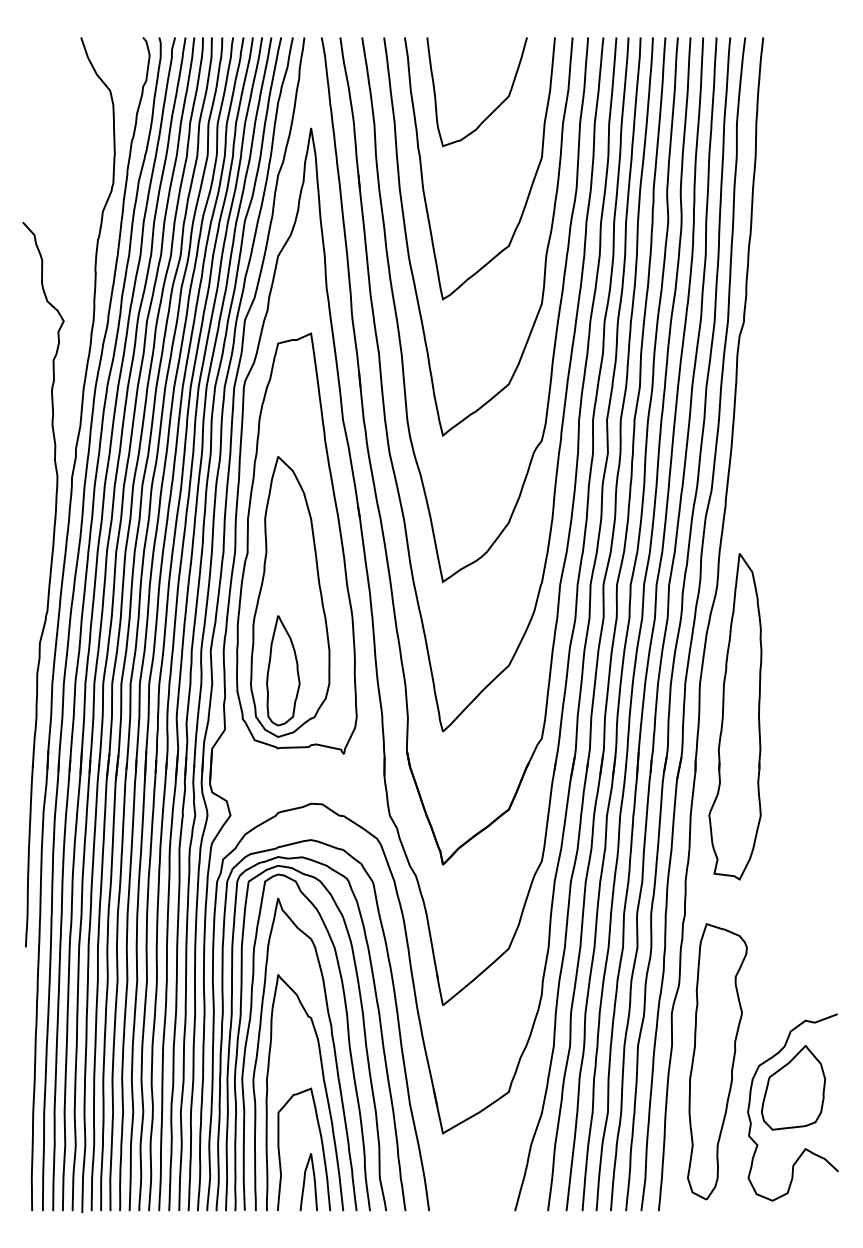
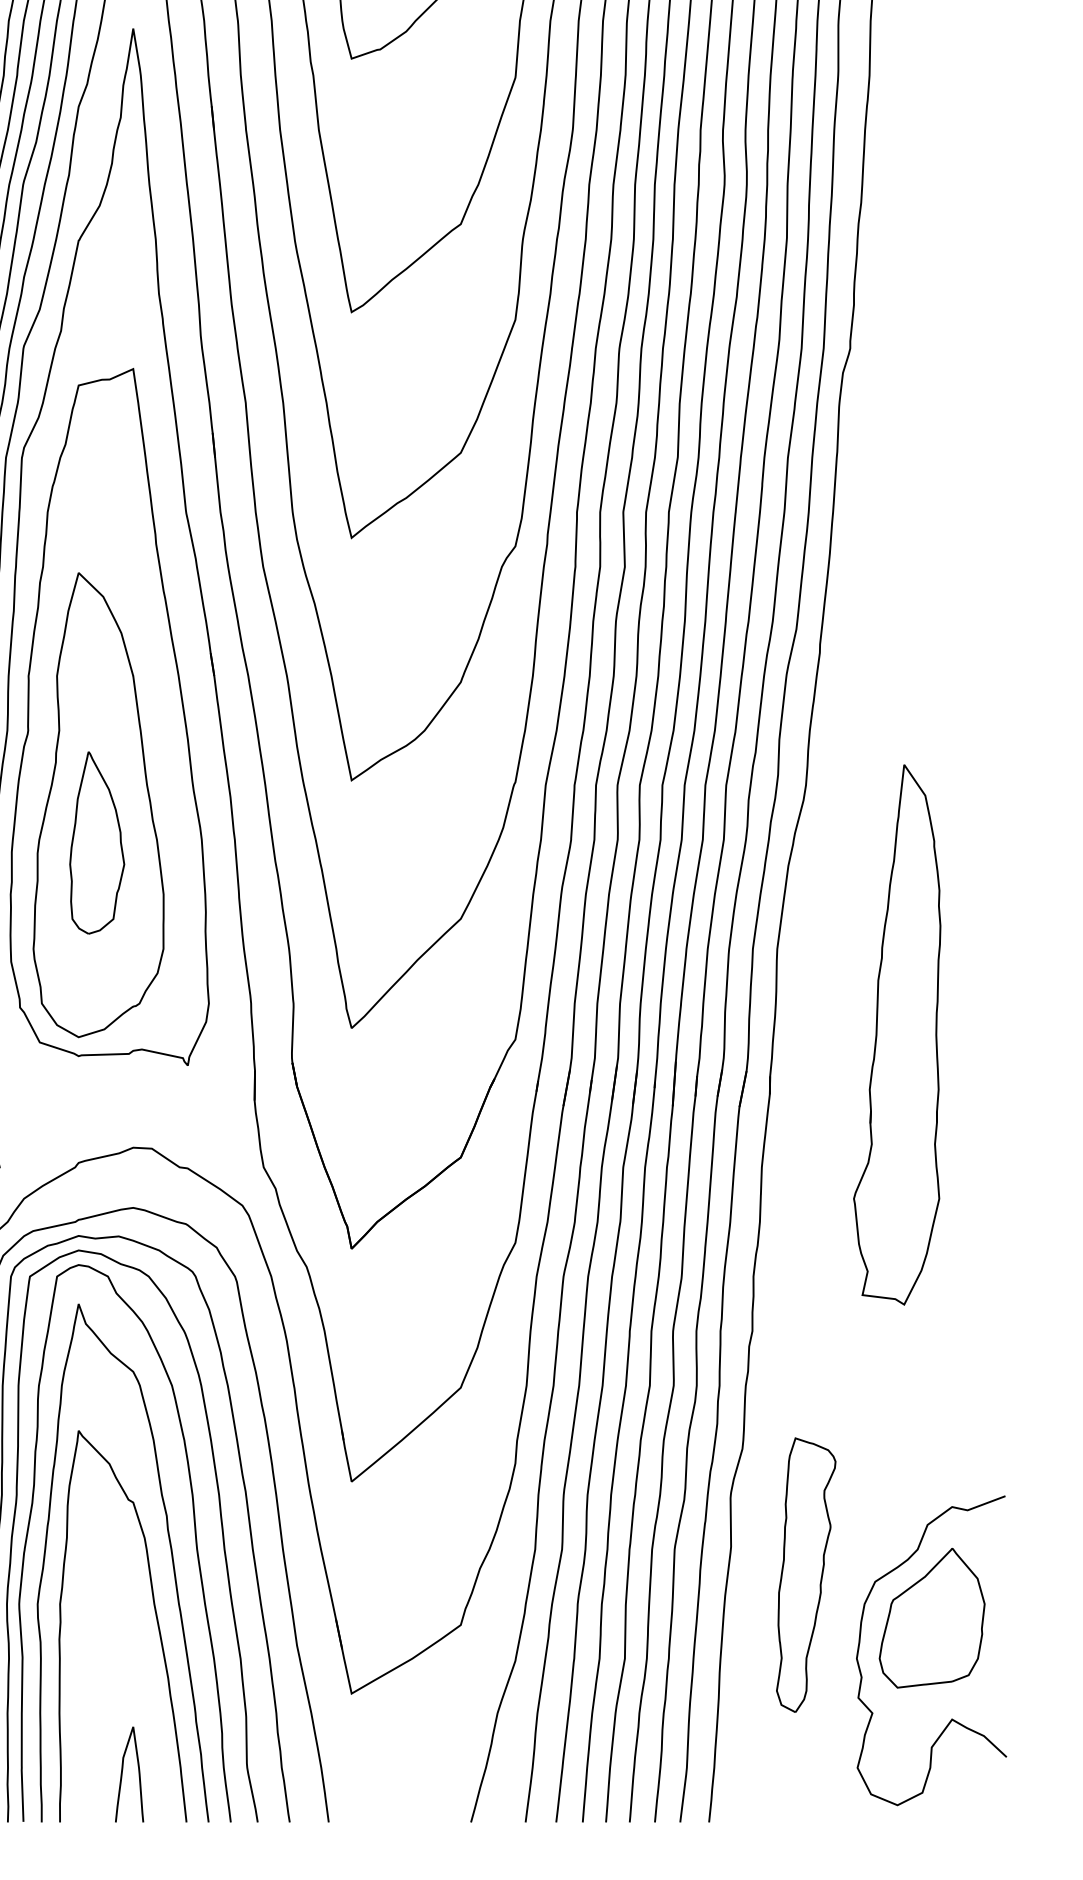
part: (283, 670) -> (97, 842), moved
part: (735, 716) -> (897, 1034), moved
part: (717, 1061) -> (806, 1574), size x0.6
curve: (321, 1146) -> (150, 1715), removed

